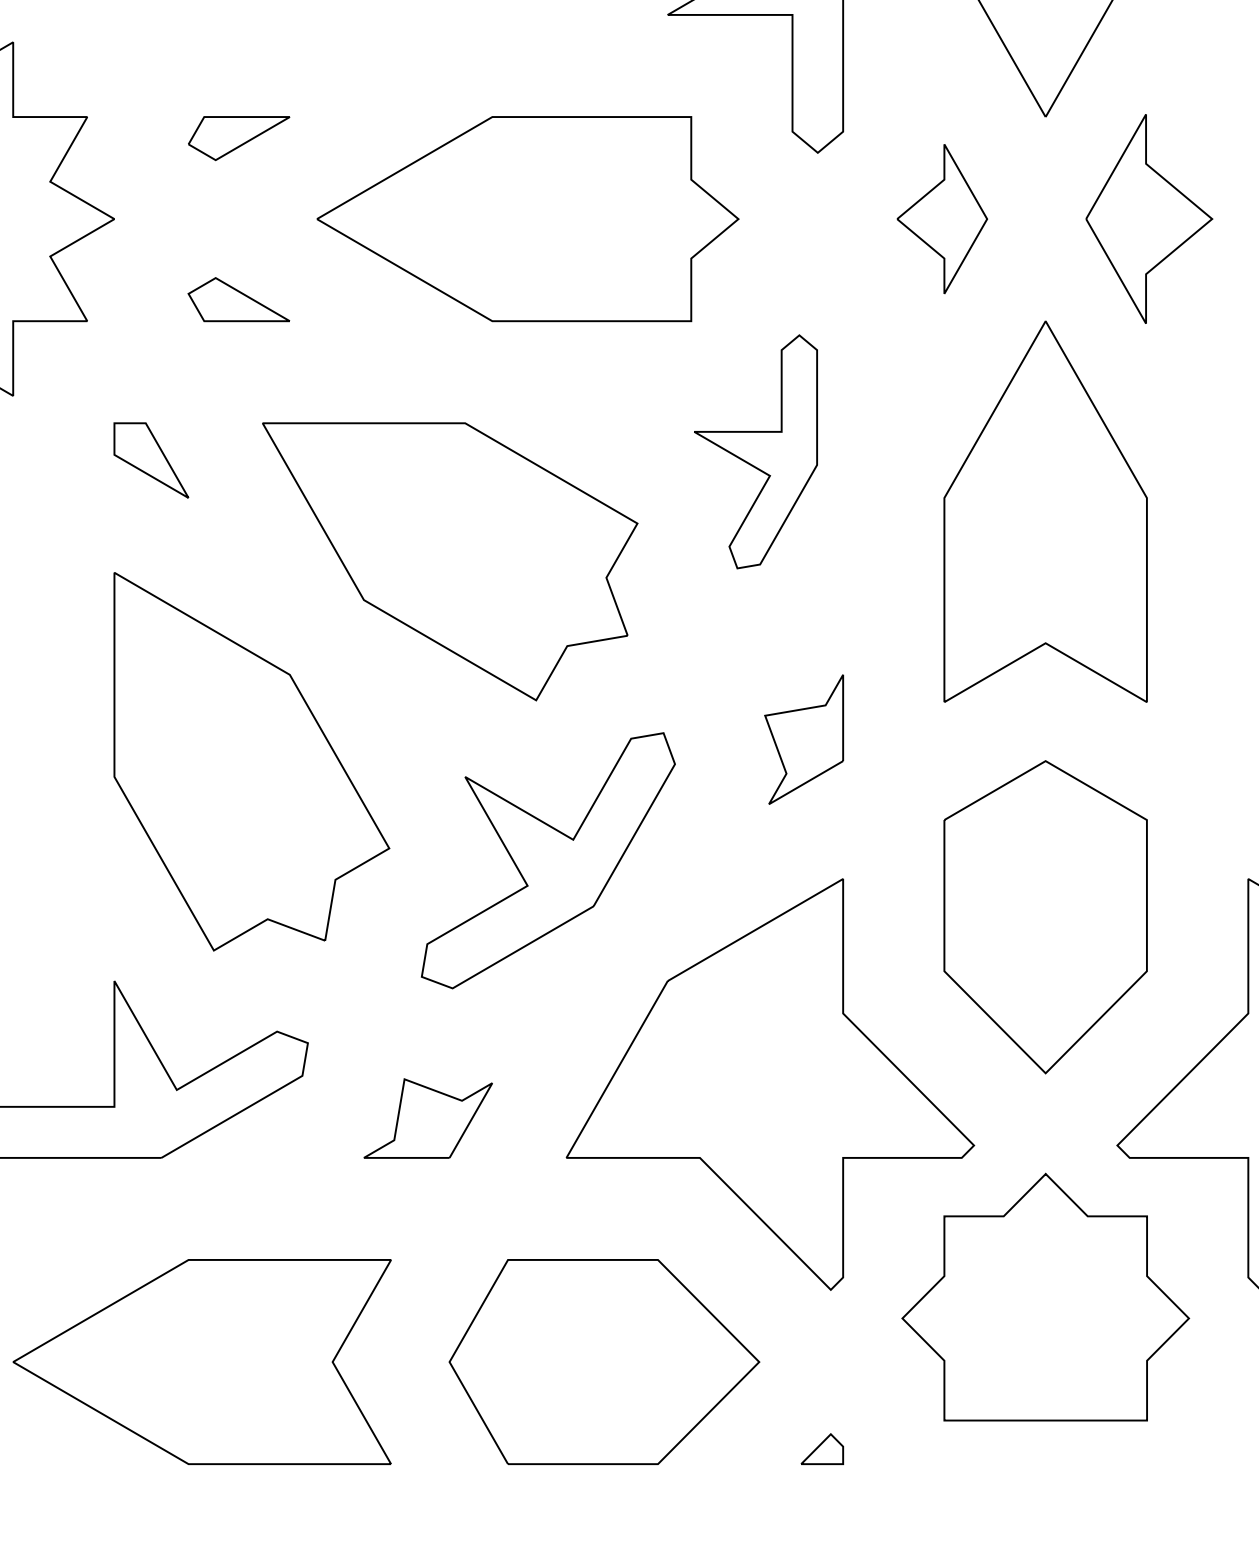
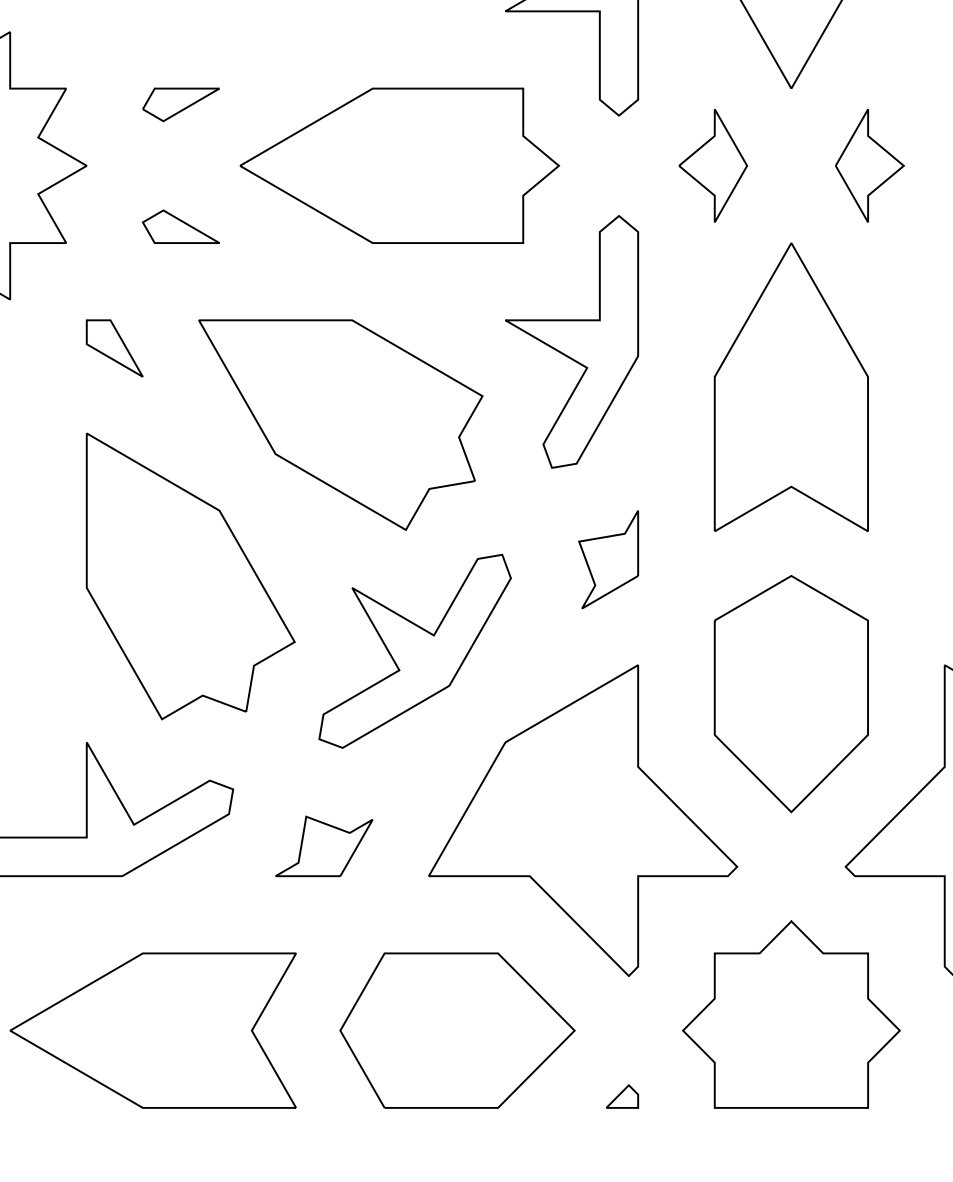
part: (1148, 218) -> (869, 165), size x0.71
part: (756, 451) -> (572, 341), size x1.43
part: (1045, 1297) -> (791, 1014), moved

